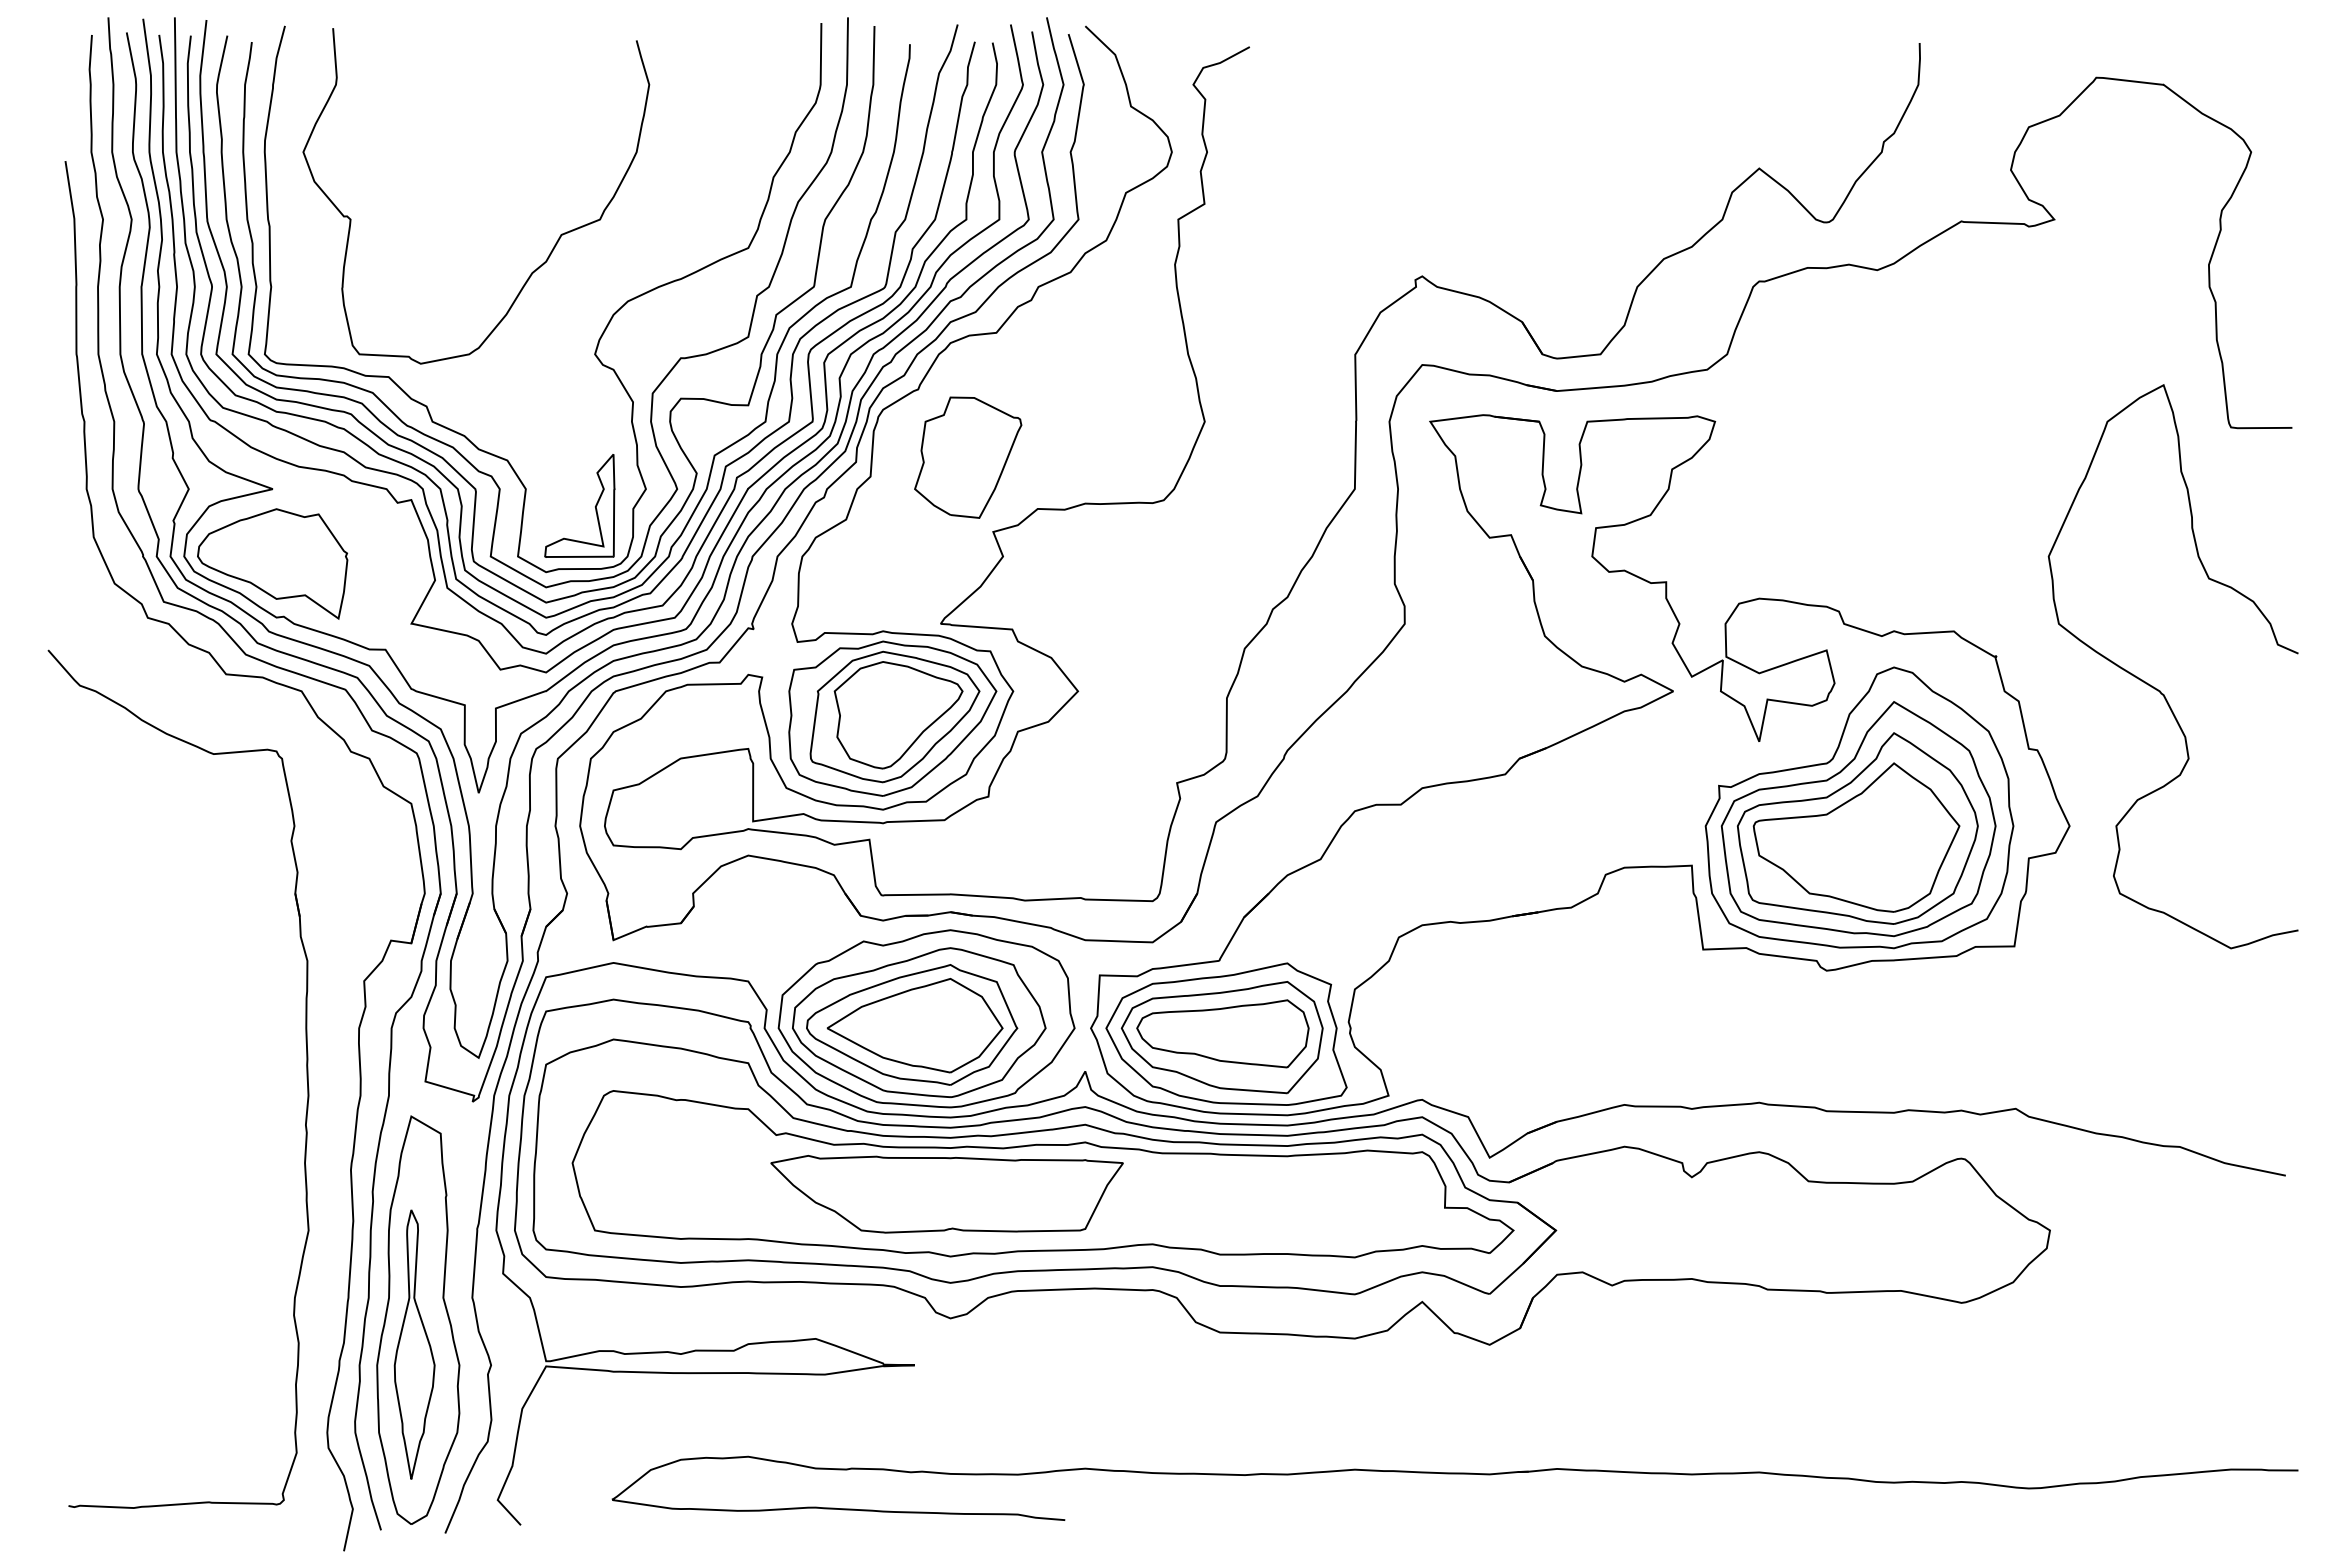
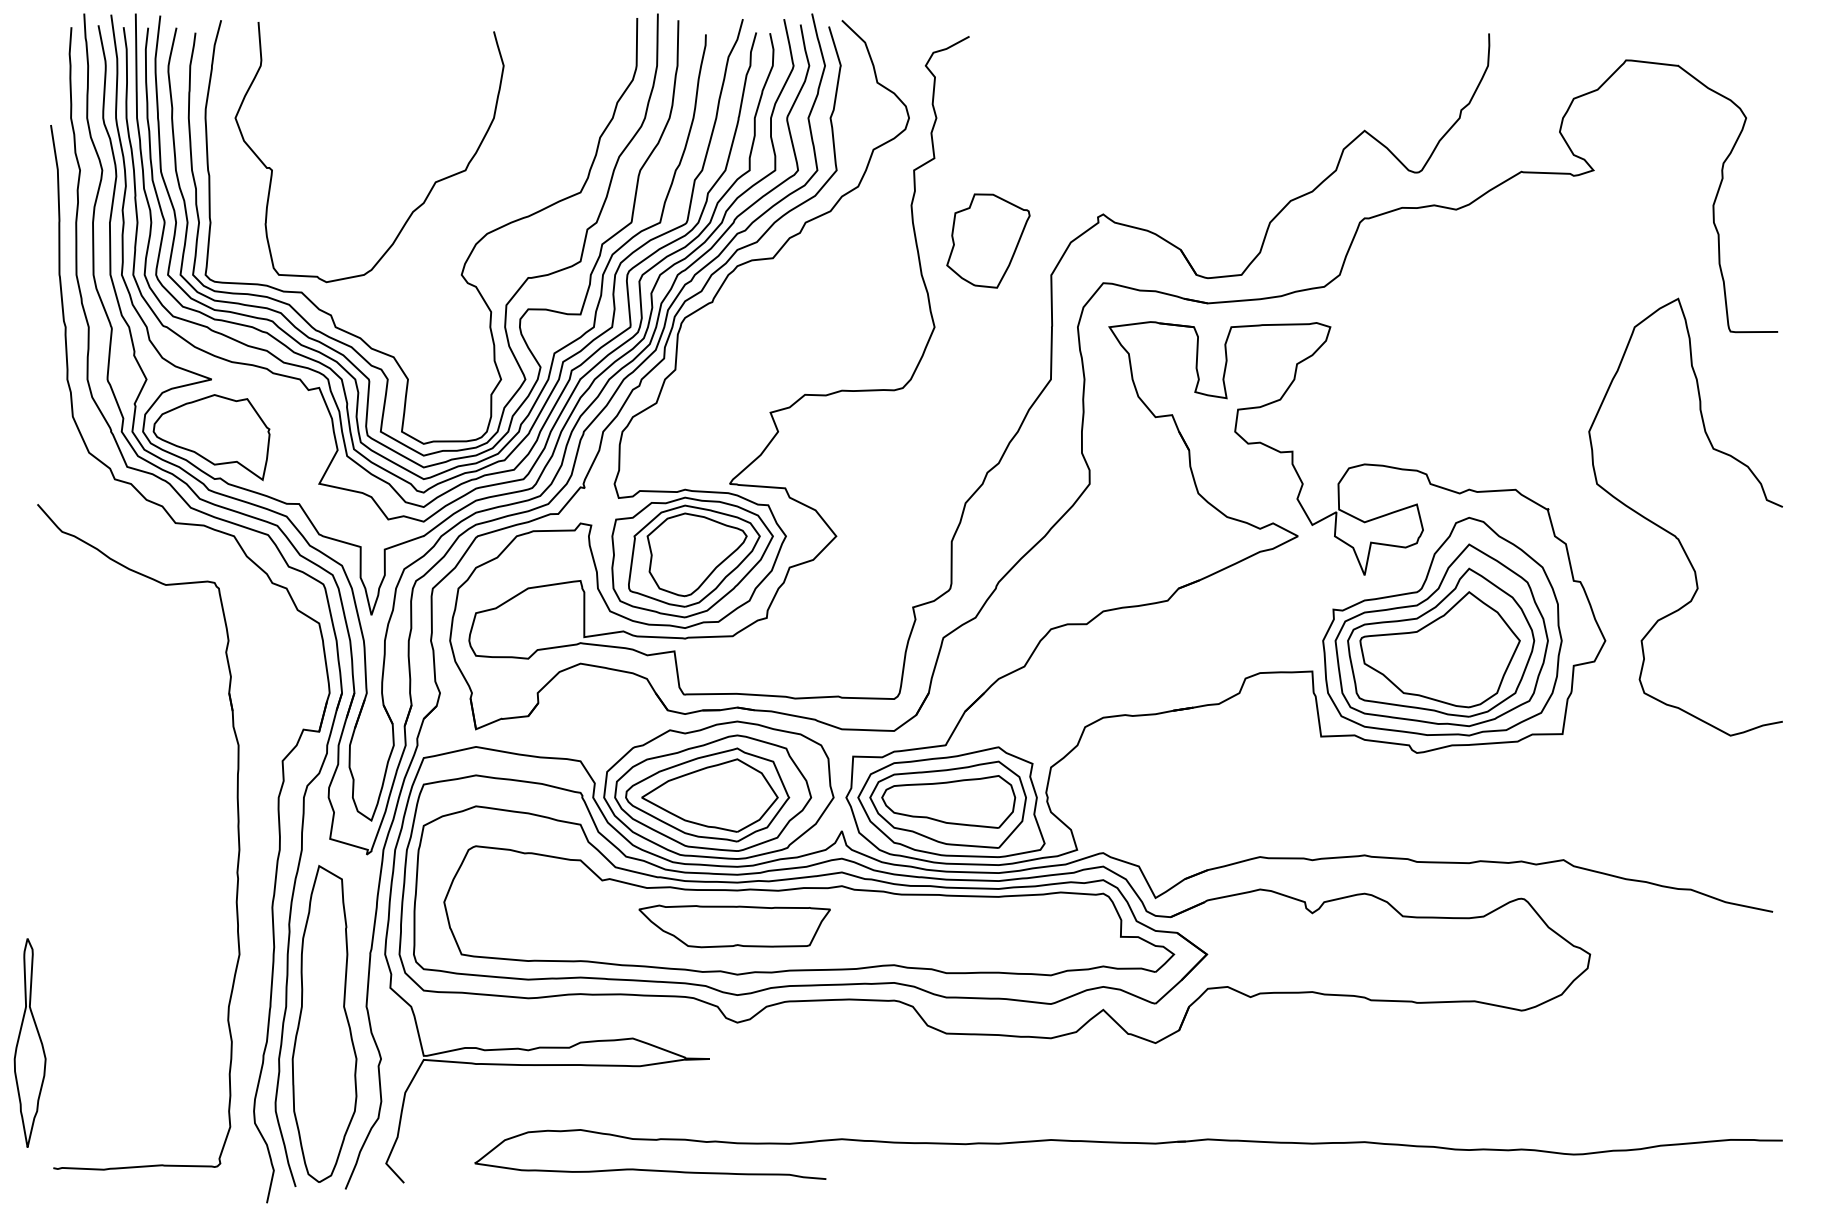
part: (968, 457) -> (988, 240), moved
part: (595, 505) -> (462, 392), removed
part: (946, 1194) -> (734, 926), size x0.7
part: (414, 1344) -> (30, 1042), moved

